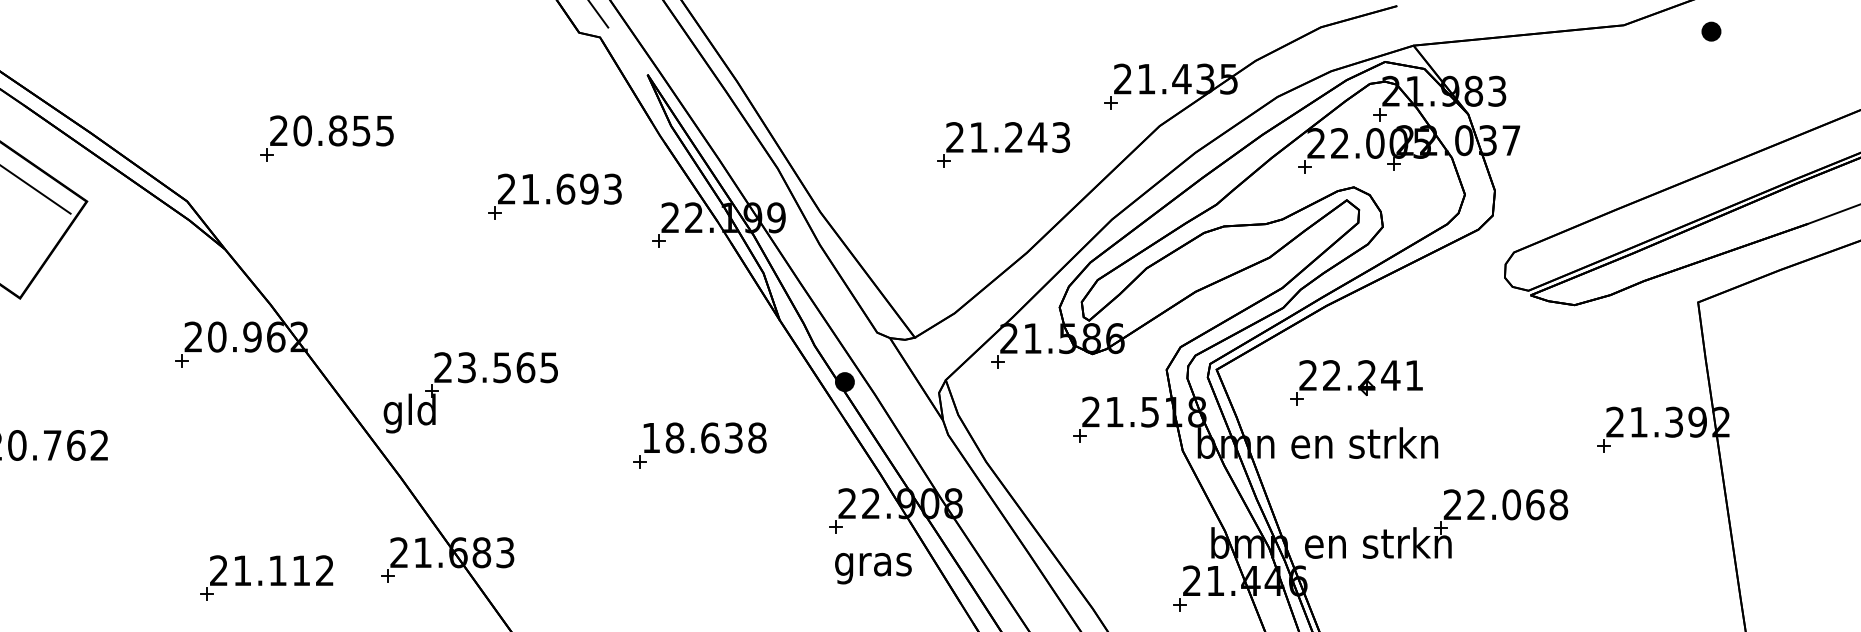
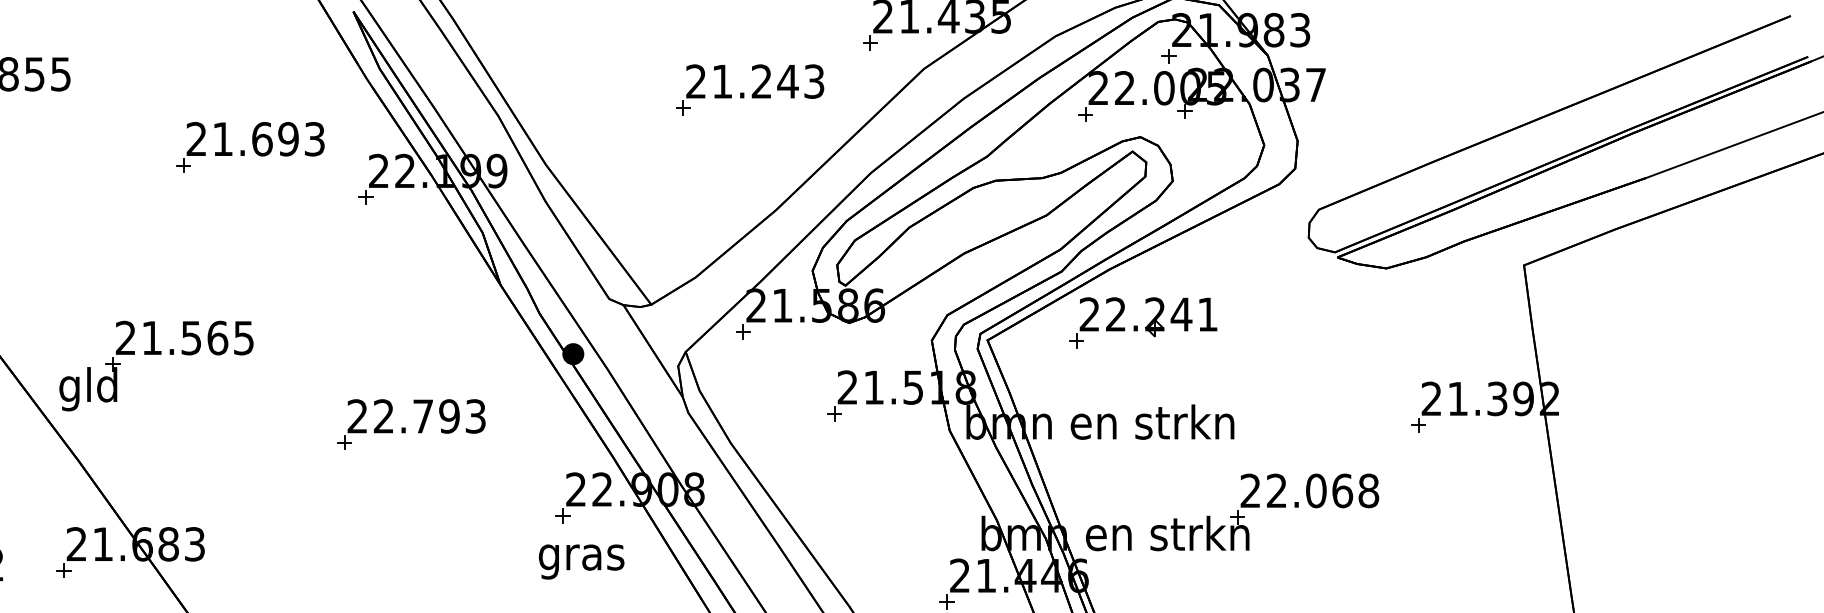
text: (466, 367) -> (151, 337), 23.565 -> 21.565
part: (1356, 382) -> (1143, 322), moved
text: (704, 437) -> (416, 415), 18.638 -> 22.793
text: (873, 568) -> (581, 561), moved

